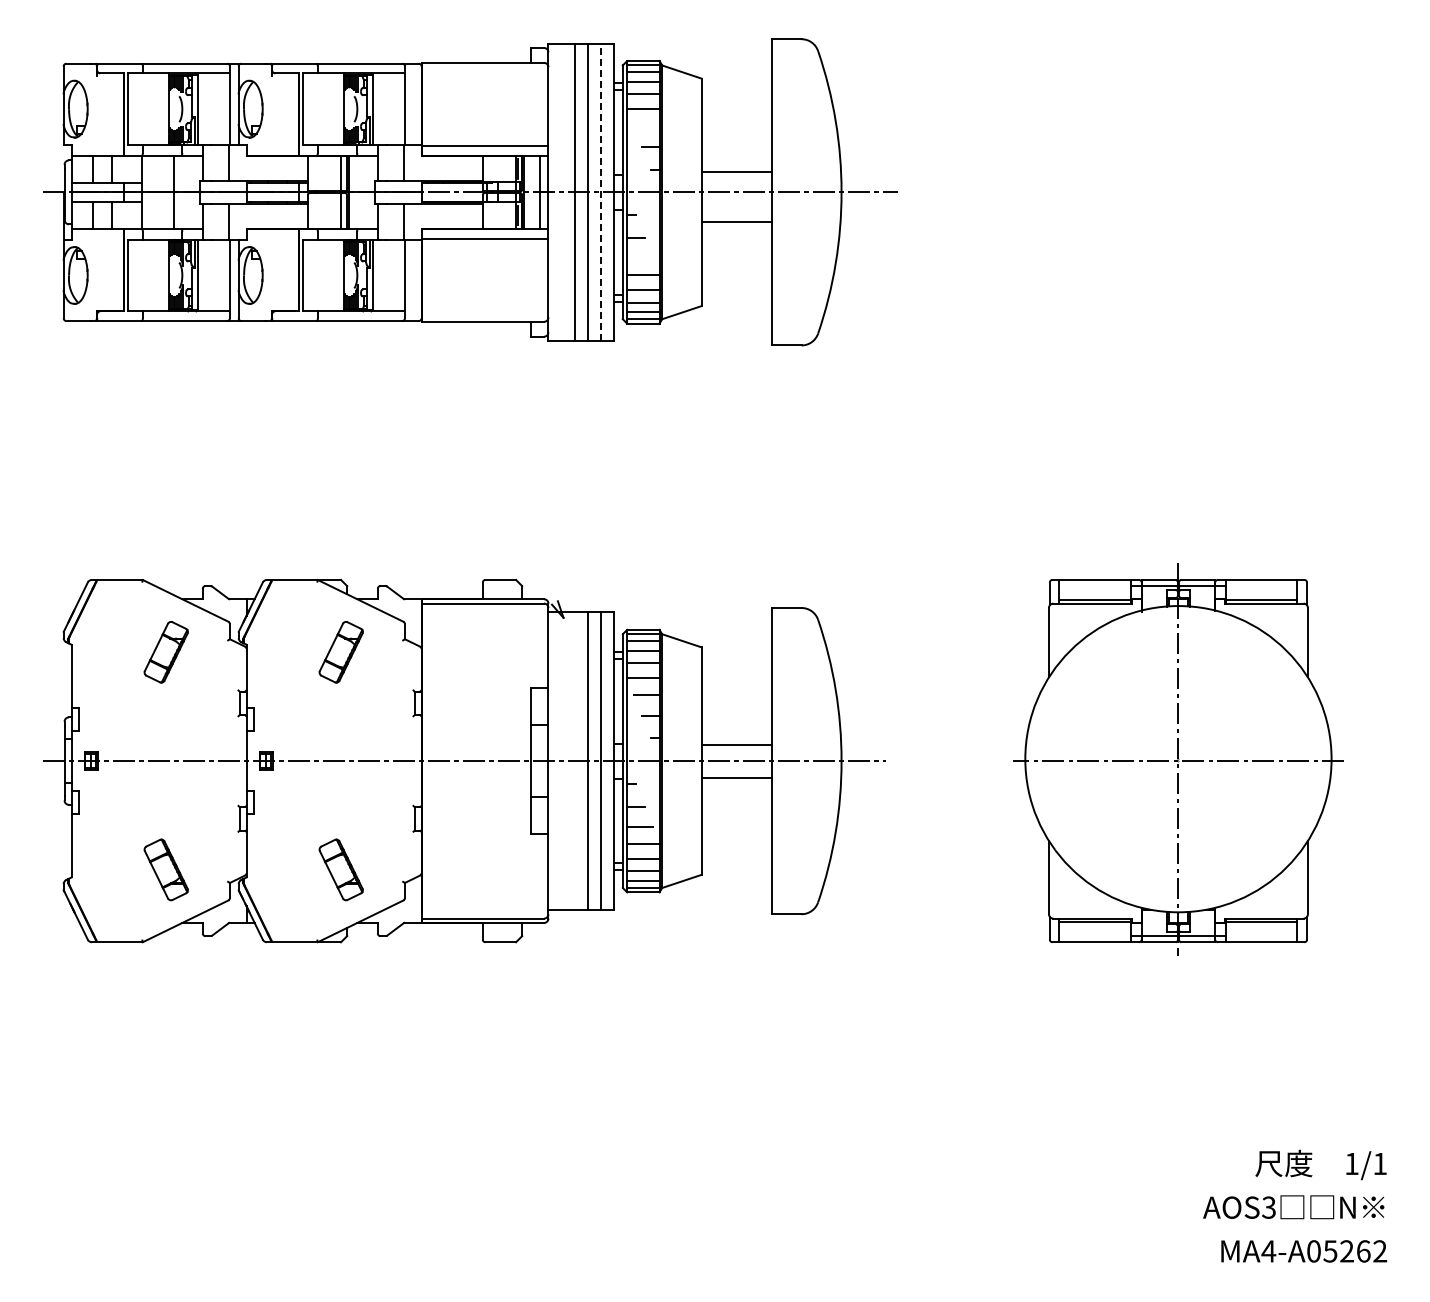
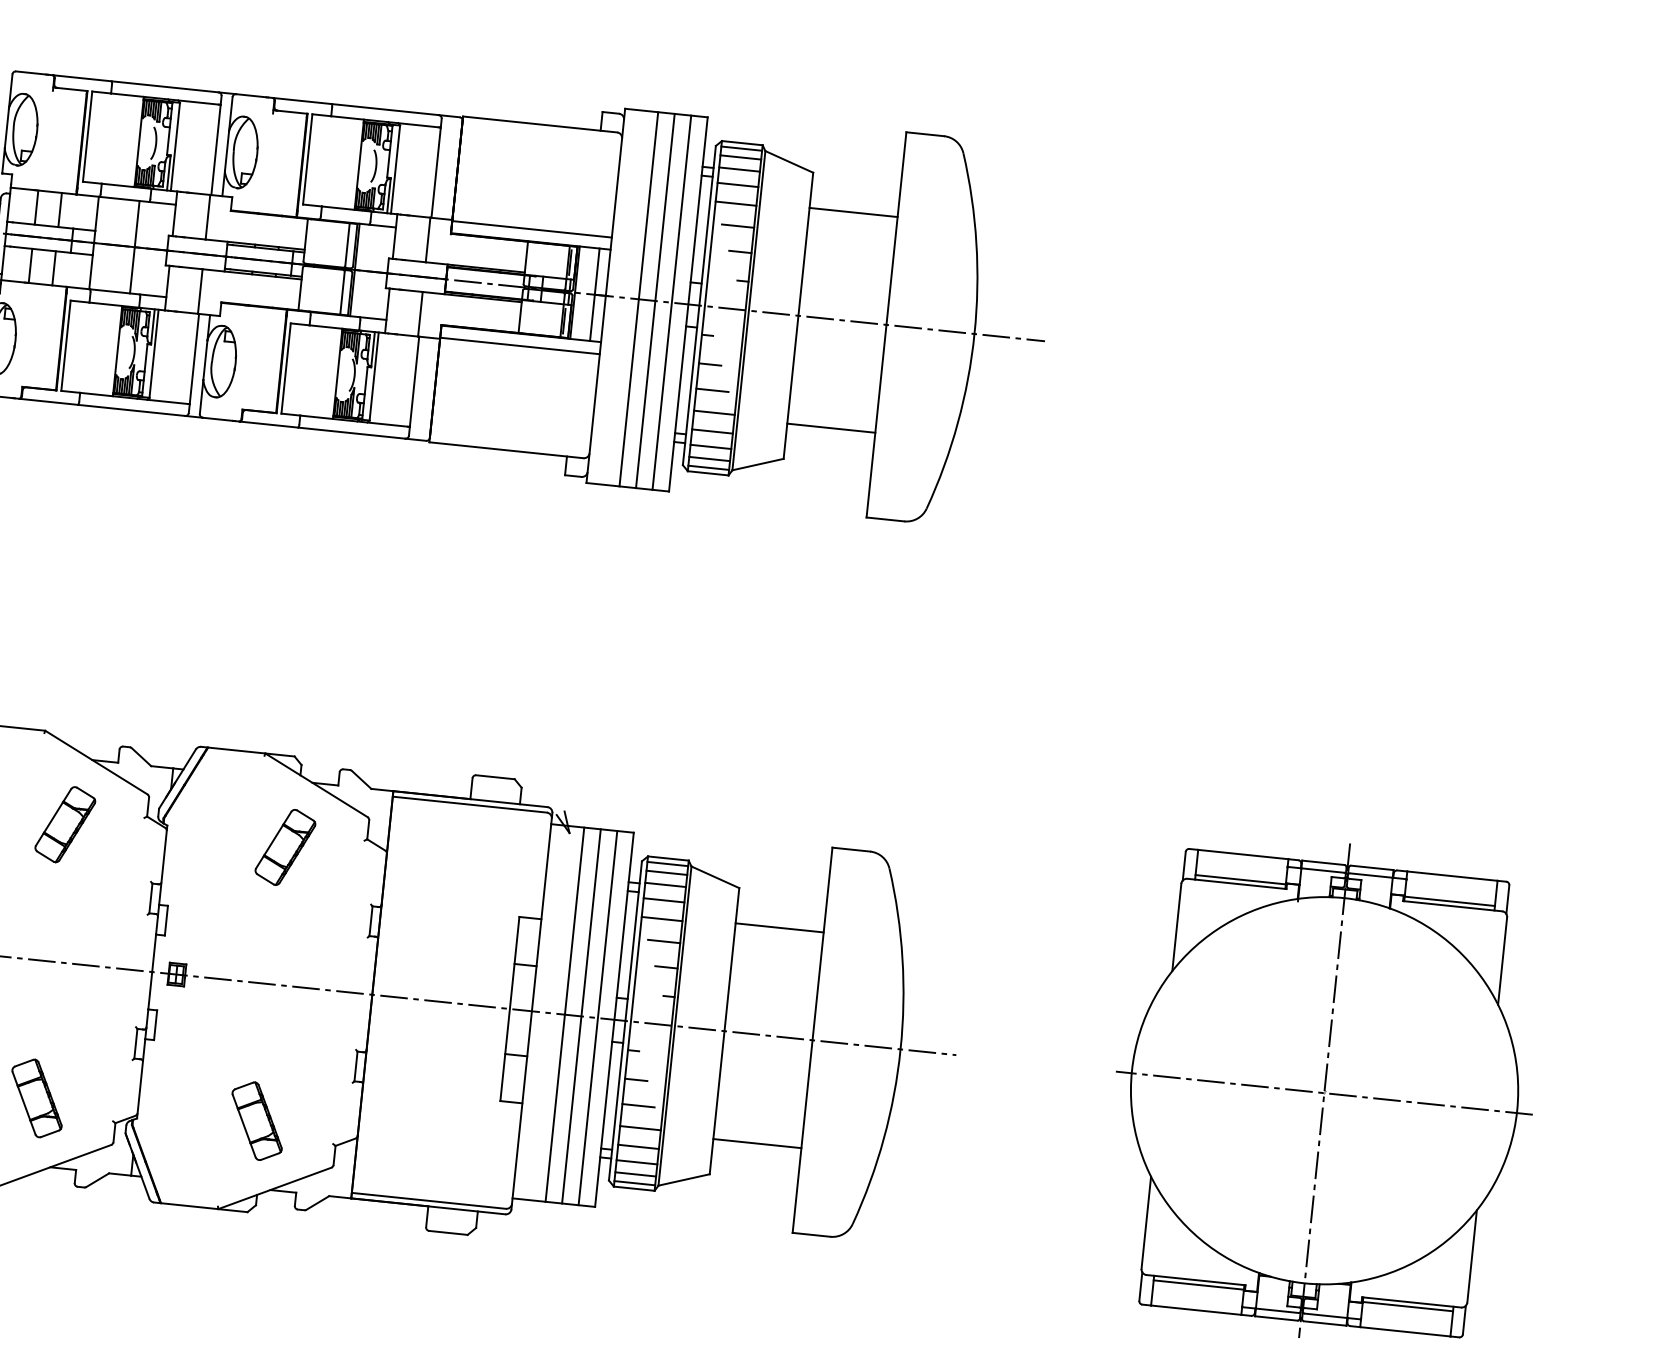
line: (646, 126) -> (737, 225), added
line: (736, 171) -> (853, 212), moved
line: (600, 192) -> (671, 302), dashed -> solid
line: (736, 222) -> (831, 428), moved
line: (639, 257) -> (711, 389), added
line: (736, 745) -> (779, 928), moved
line: (574, 760) -> (564, 1013), added
line: (736, 777) -> (757, 1143), moved

